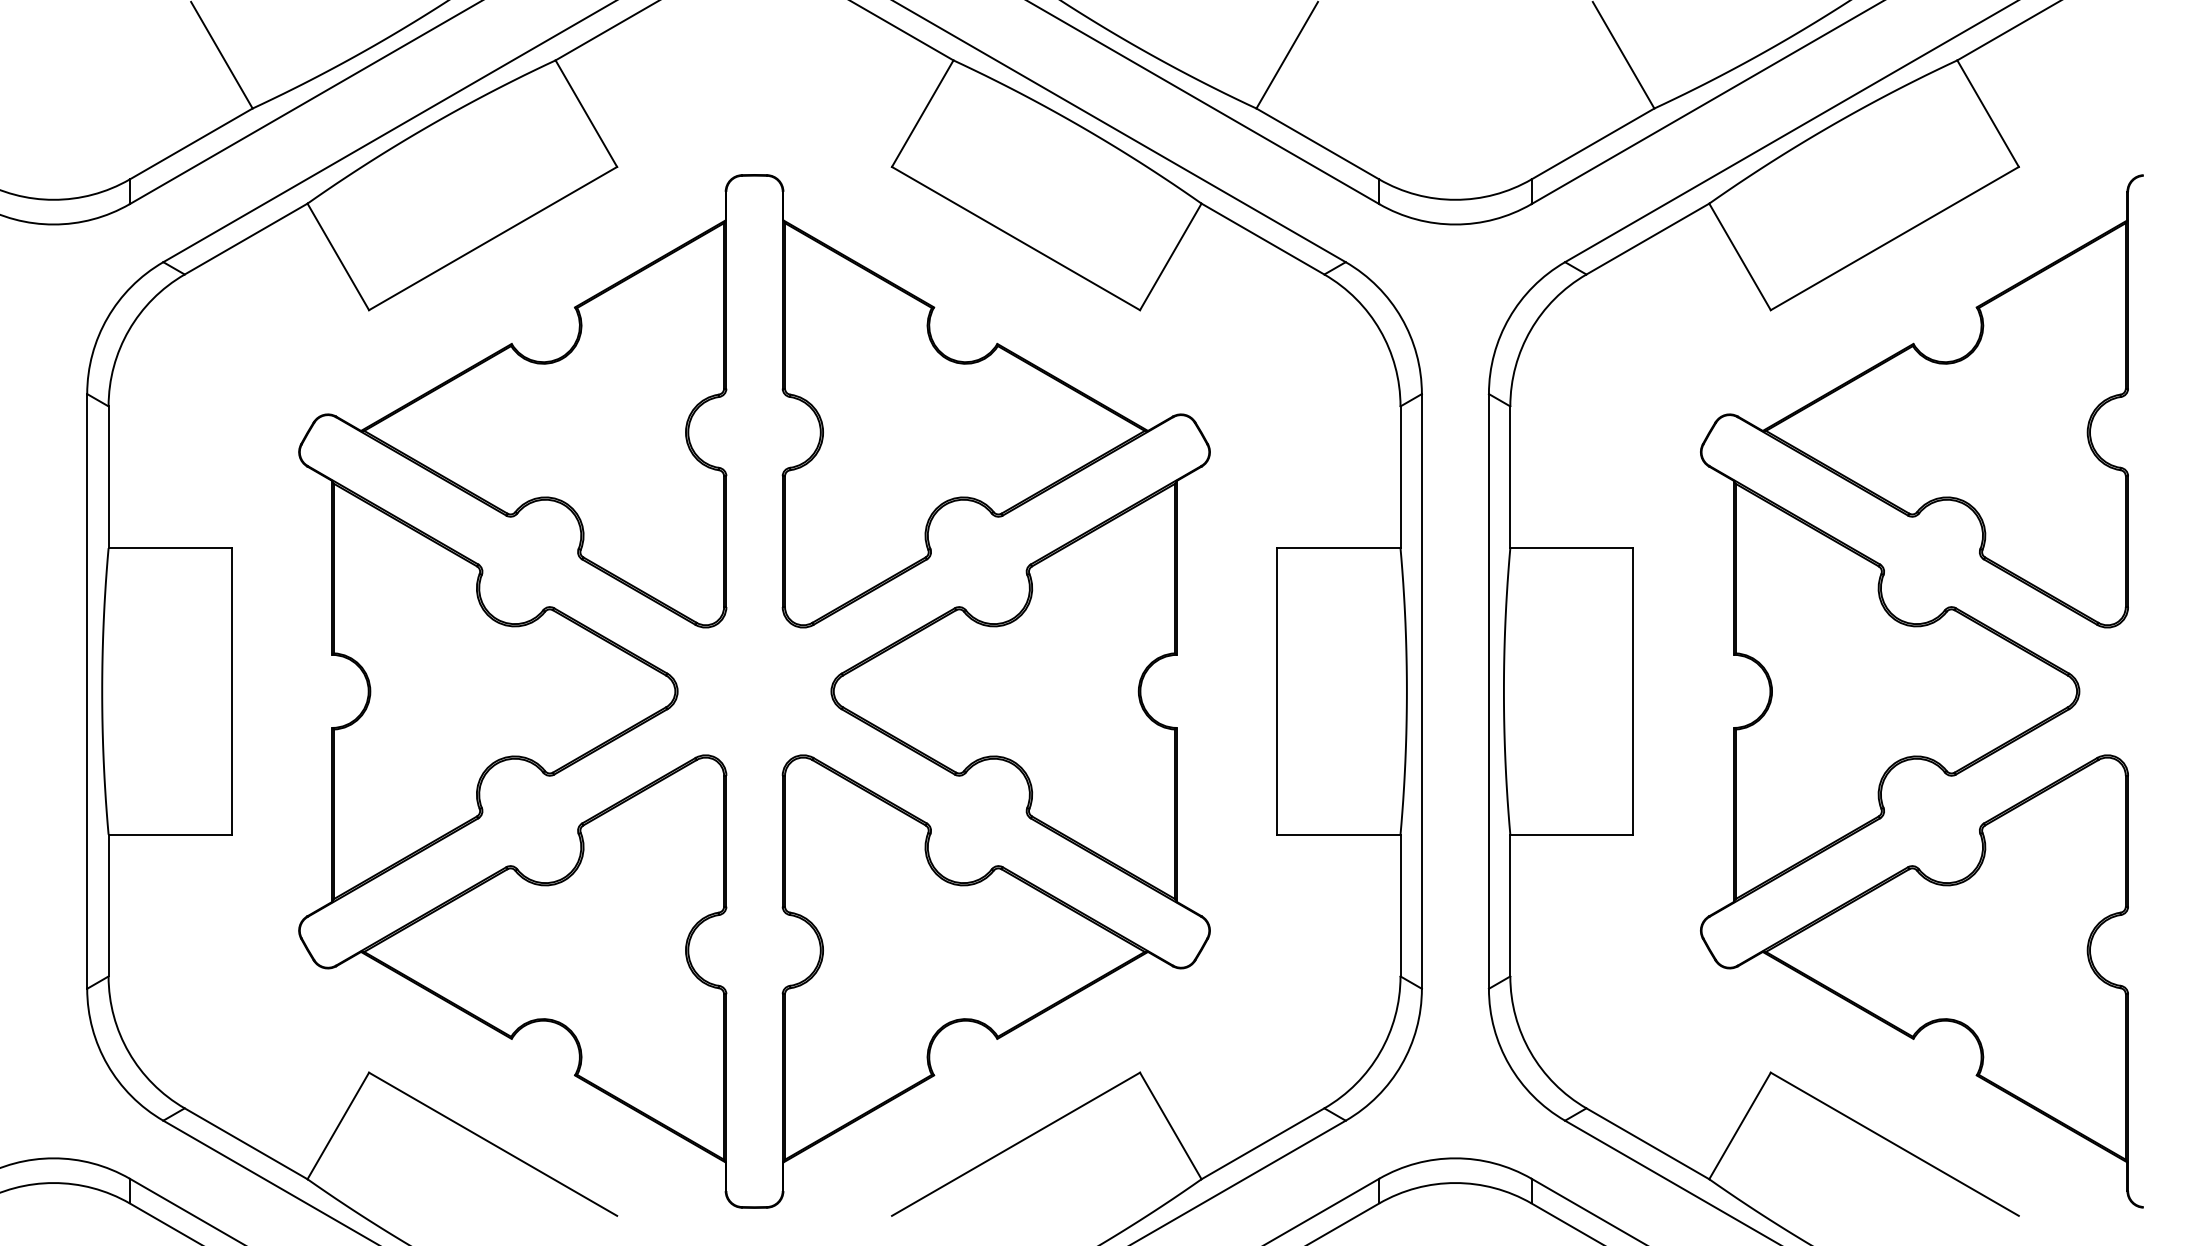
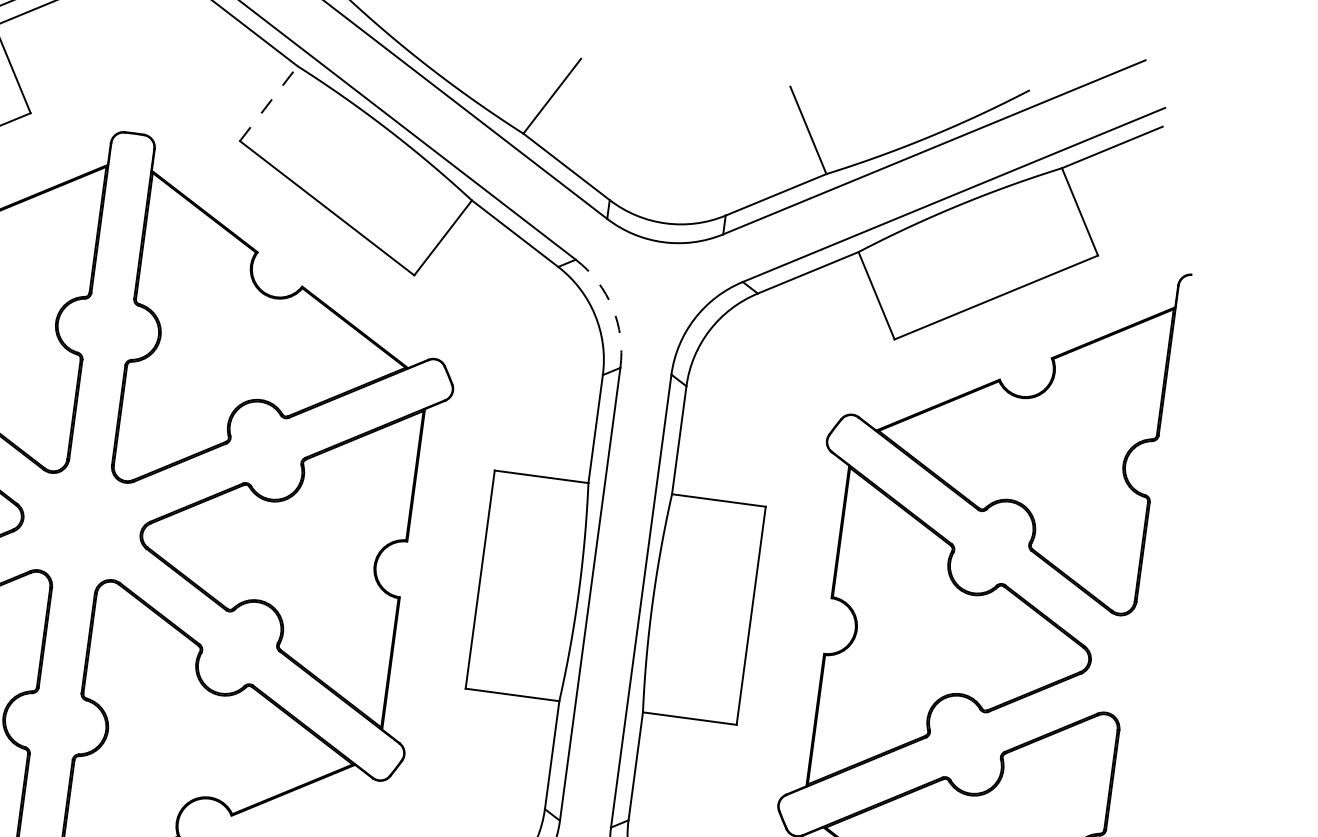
line: (922, 113) -> (268, 103), solid -> dashed
arc: (1401, 317) -> (612, 307), solid -> dashed

